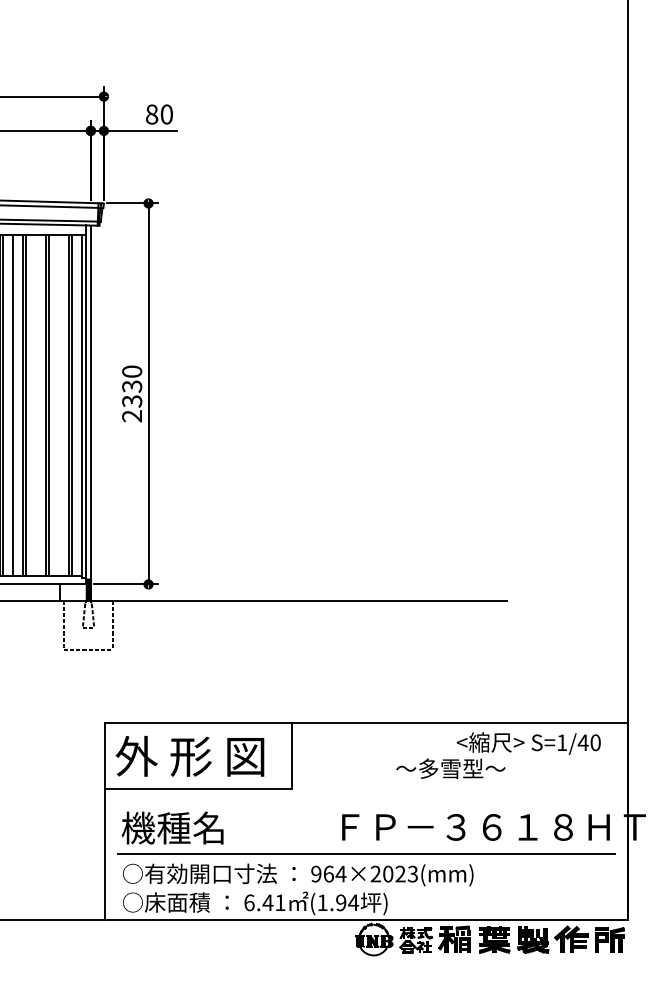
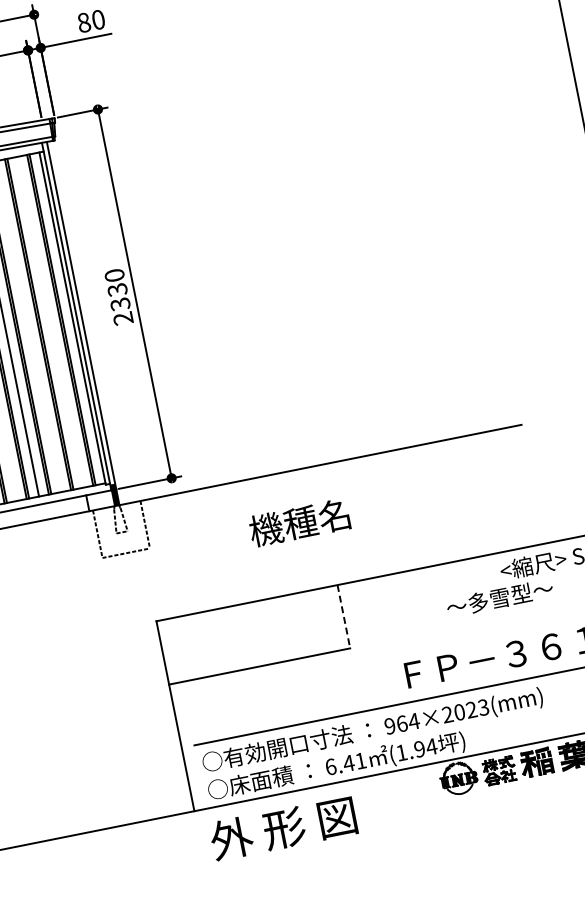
text: (189, 756) -> (282, 828), moved
line: (292, 756) -> (344, 617), solid -> dashed
text: (172, 827) -> (299, 522), moved

